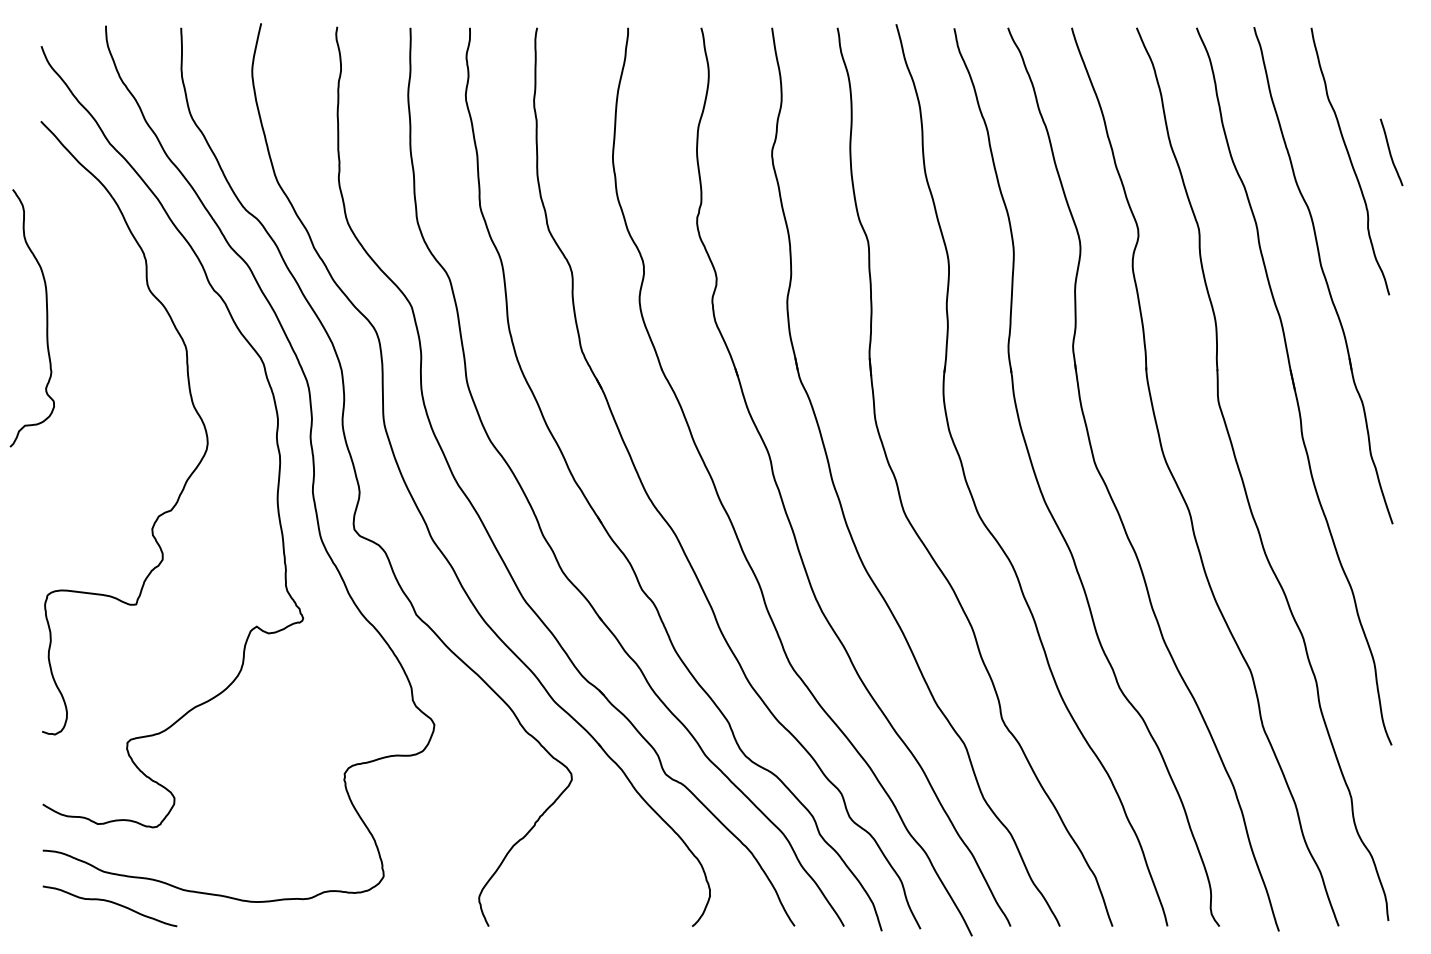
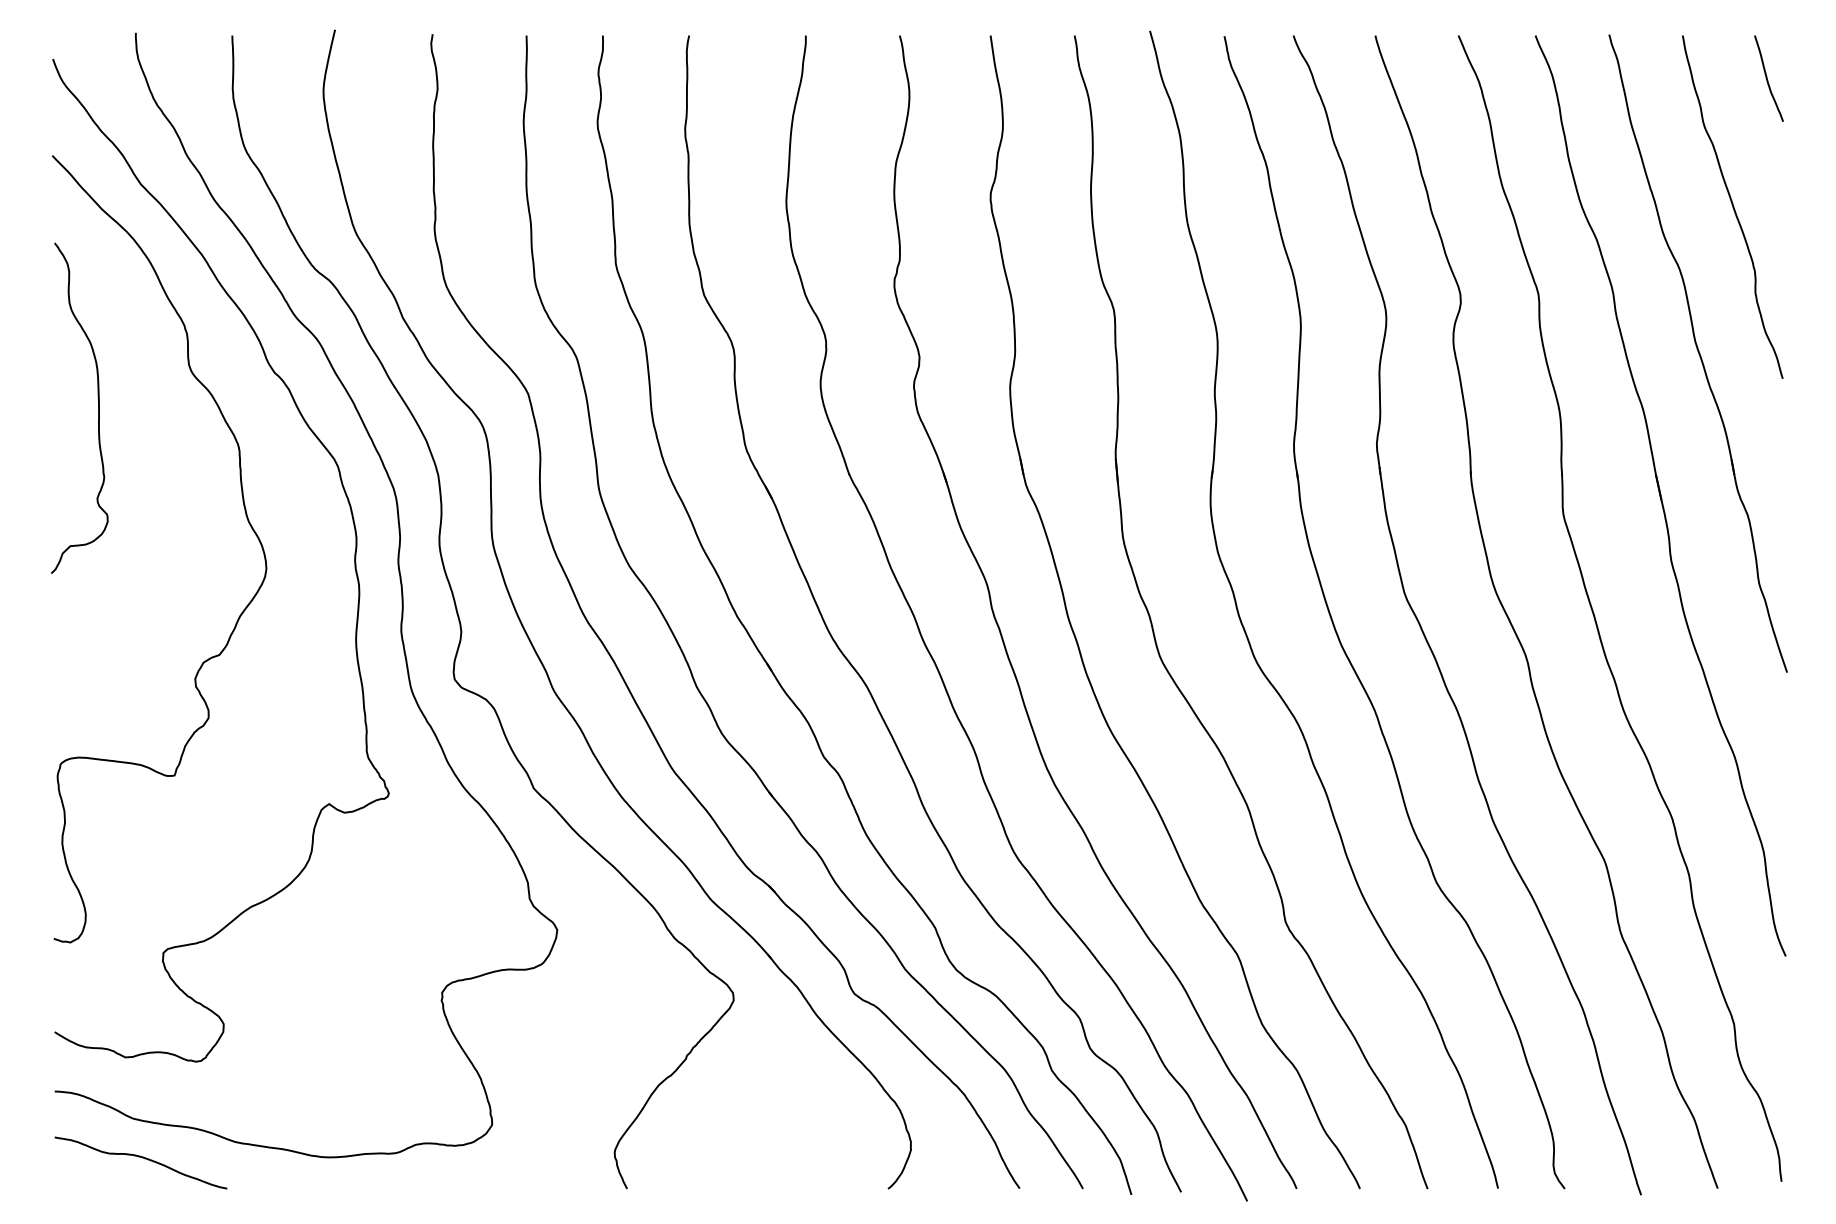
curve: (1390, 152) -> (1767, 78), moved
curve: (46, 318) -> (97, 408), moved

